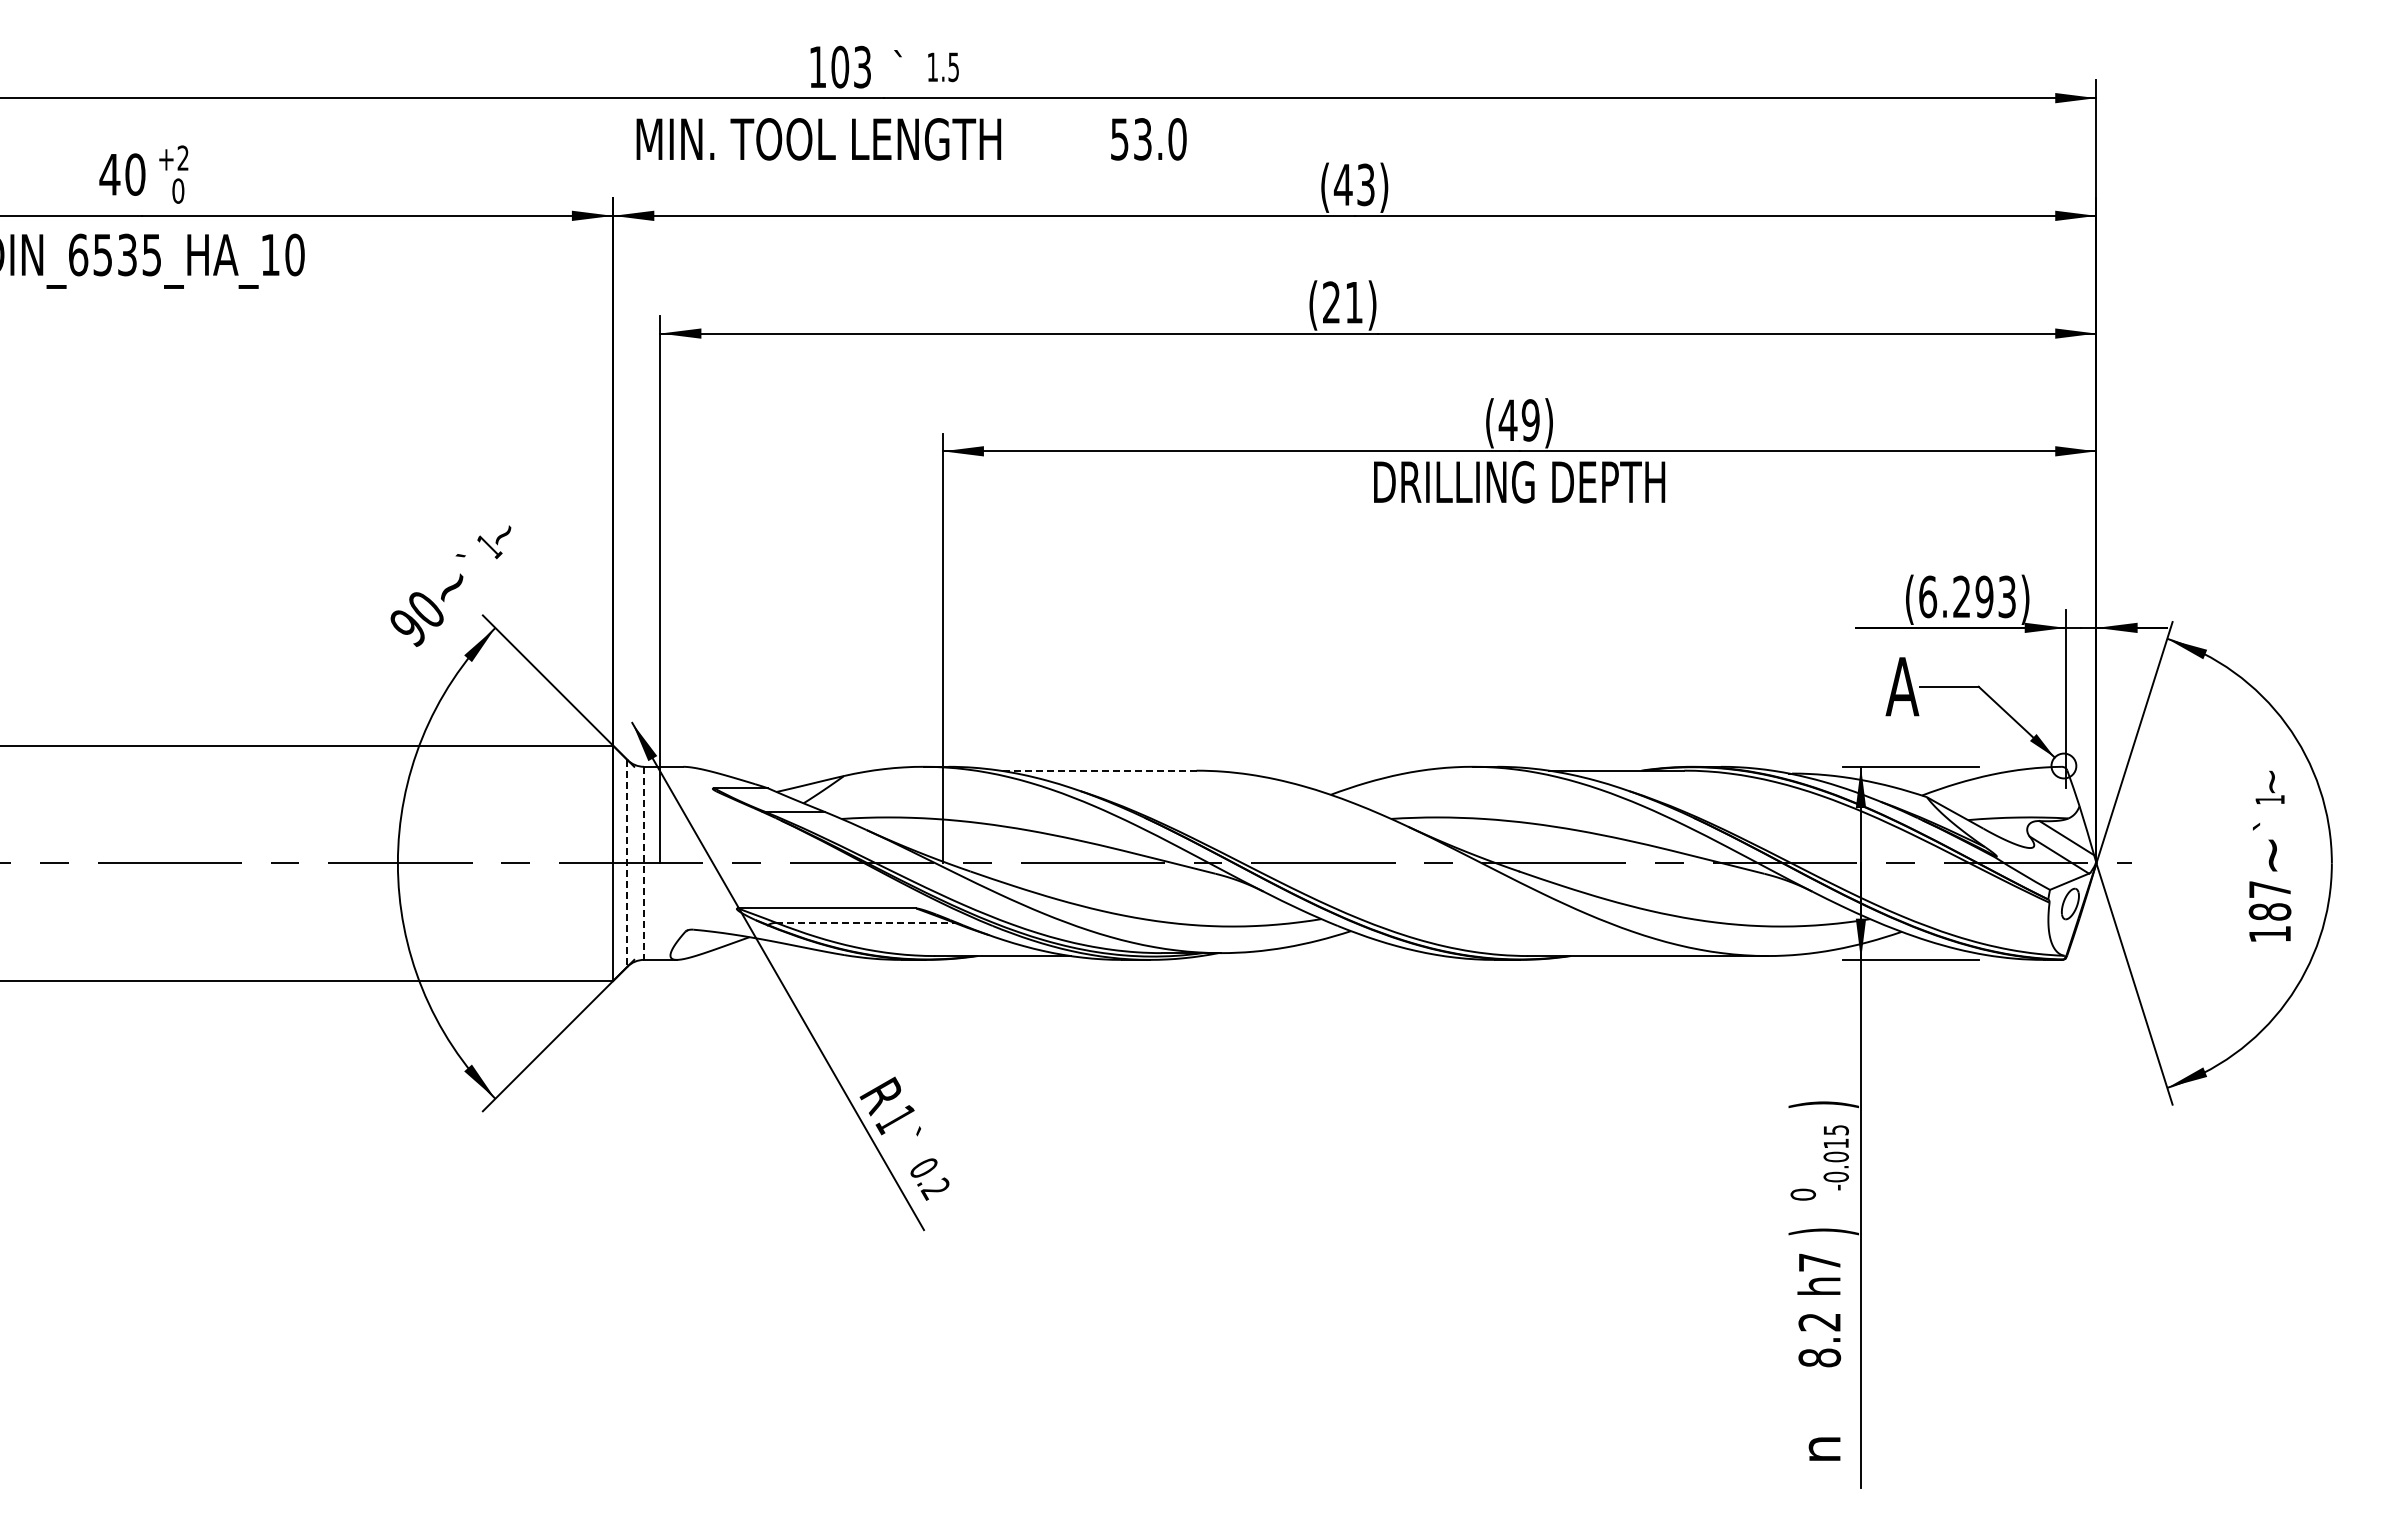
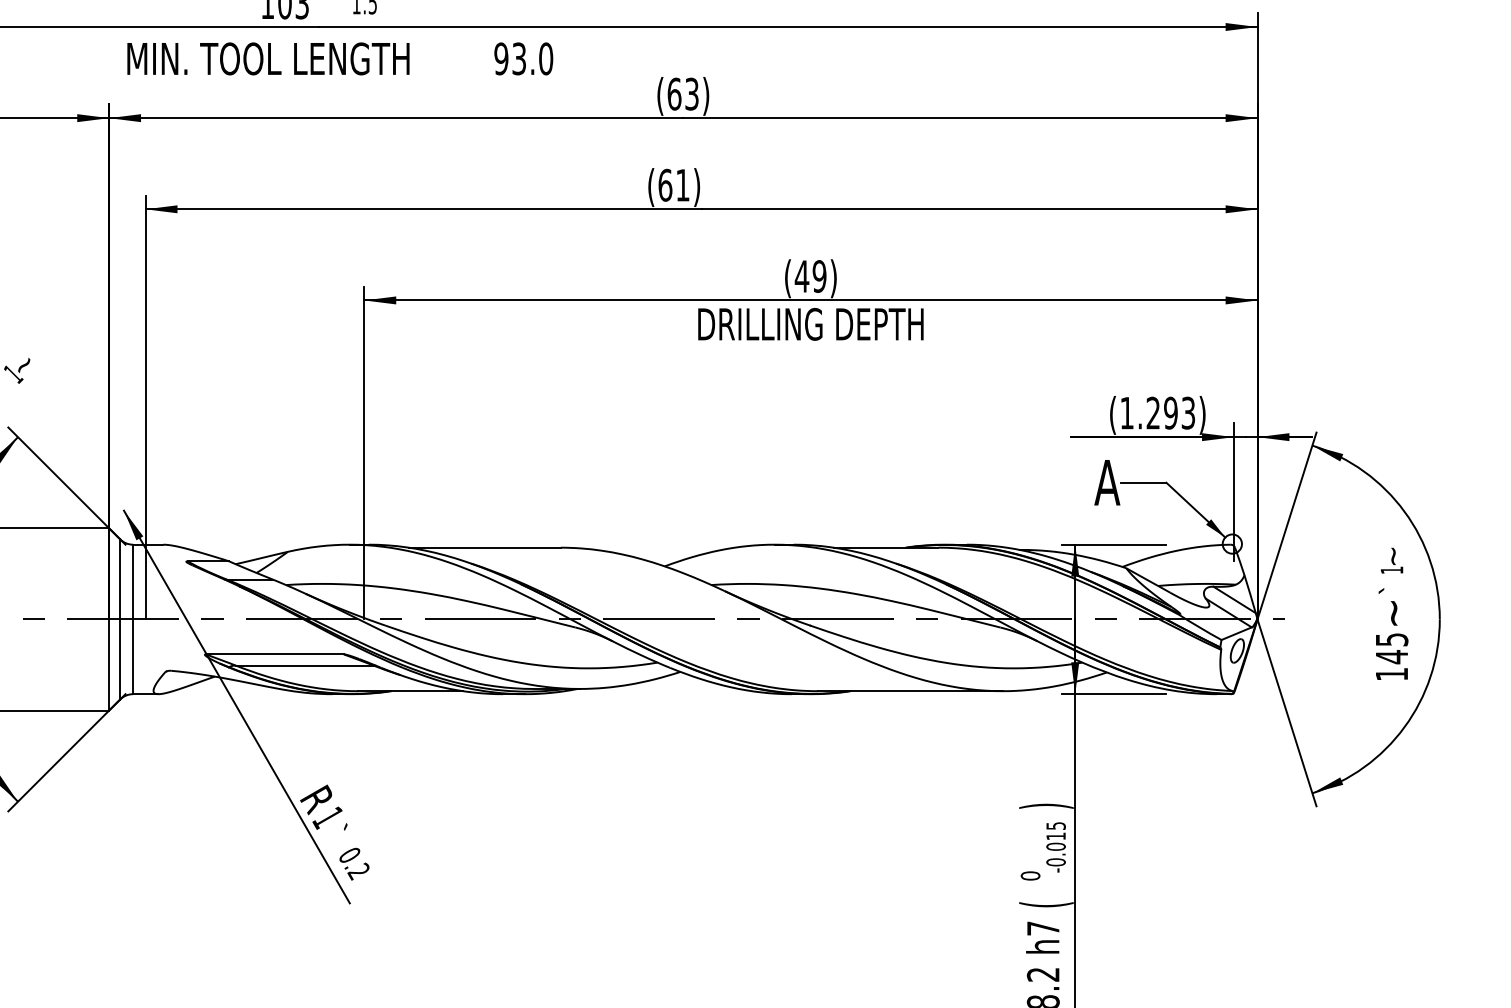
text: (1119, 139) -> (501, 59), 53.0 -> 93.0
text: (1342, 184) -> (673, 93), (43) -> (63)
text: (1331, 302) -> (665, 185), (21) -> (61)
text: (1928, 596) -> (1127, 412), (6.293) -> (1.293)
line: (1097, 770) -> (484, 547), dashed -> solid
line: (627, 863) -> (120, 619), dashed -> solid
line: (644, 863) -> (133, 619), dashed -> solid
text: (2269, 901) -> (1391, 648), 187 -> 145
line: (866, 922) -> (305, 665), dashed -> solid
text: (1823, 1231) -> (1046, 904), ) -> (

